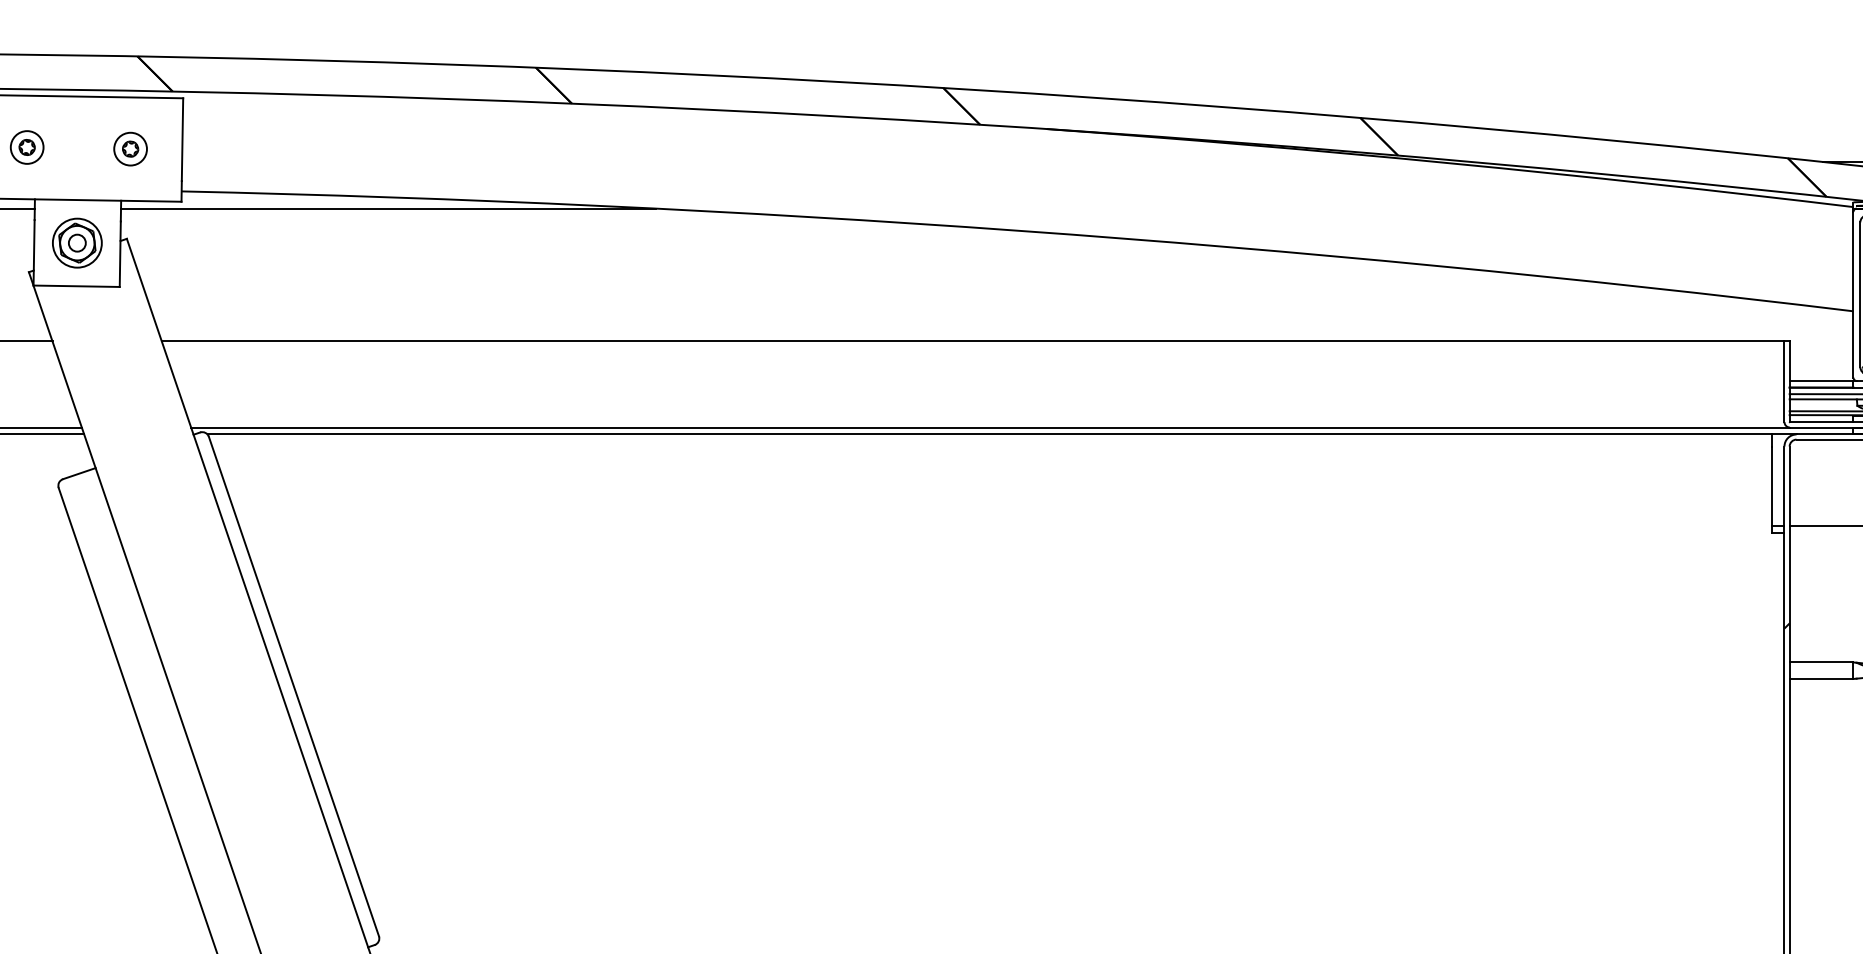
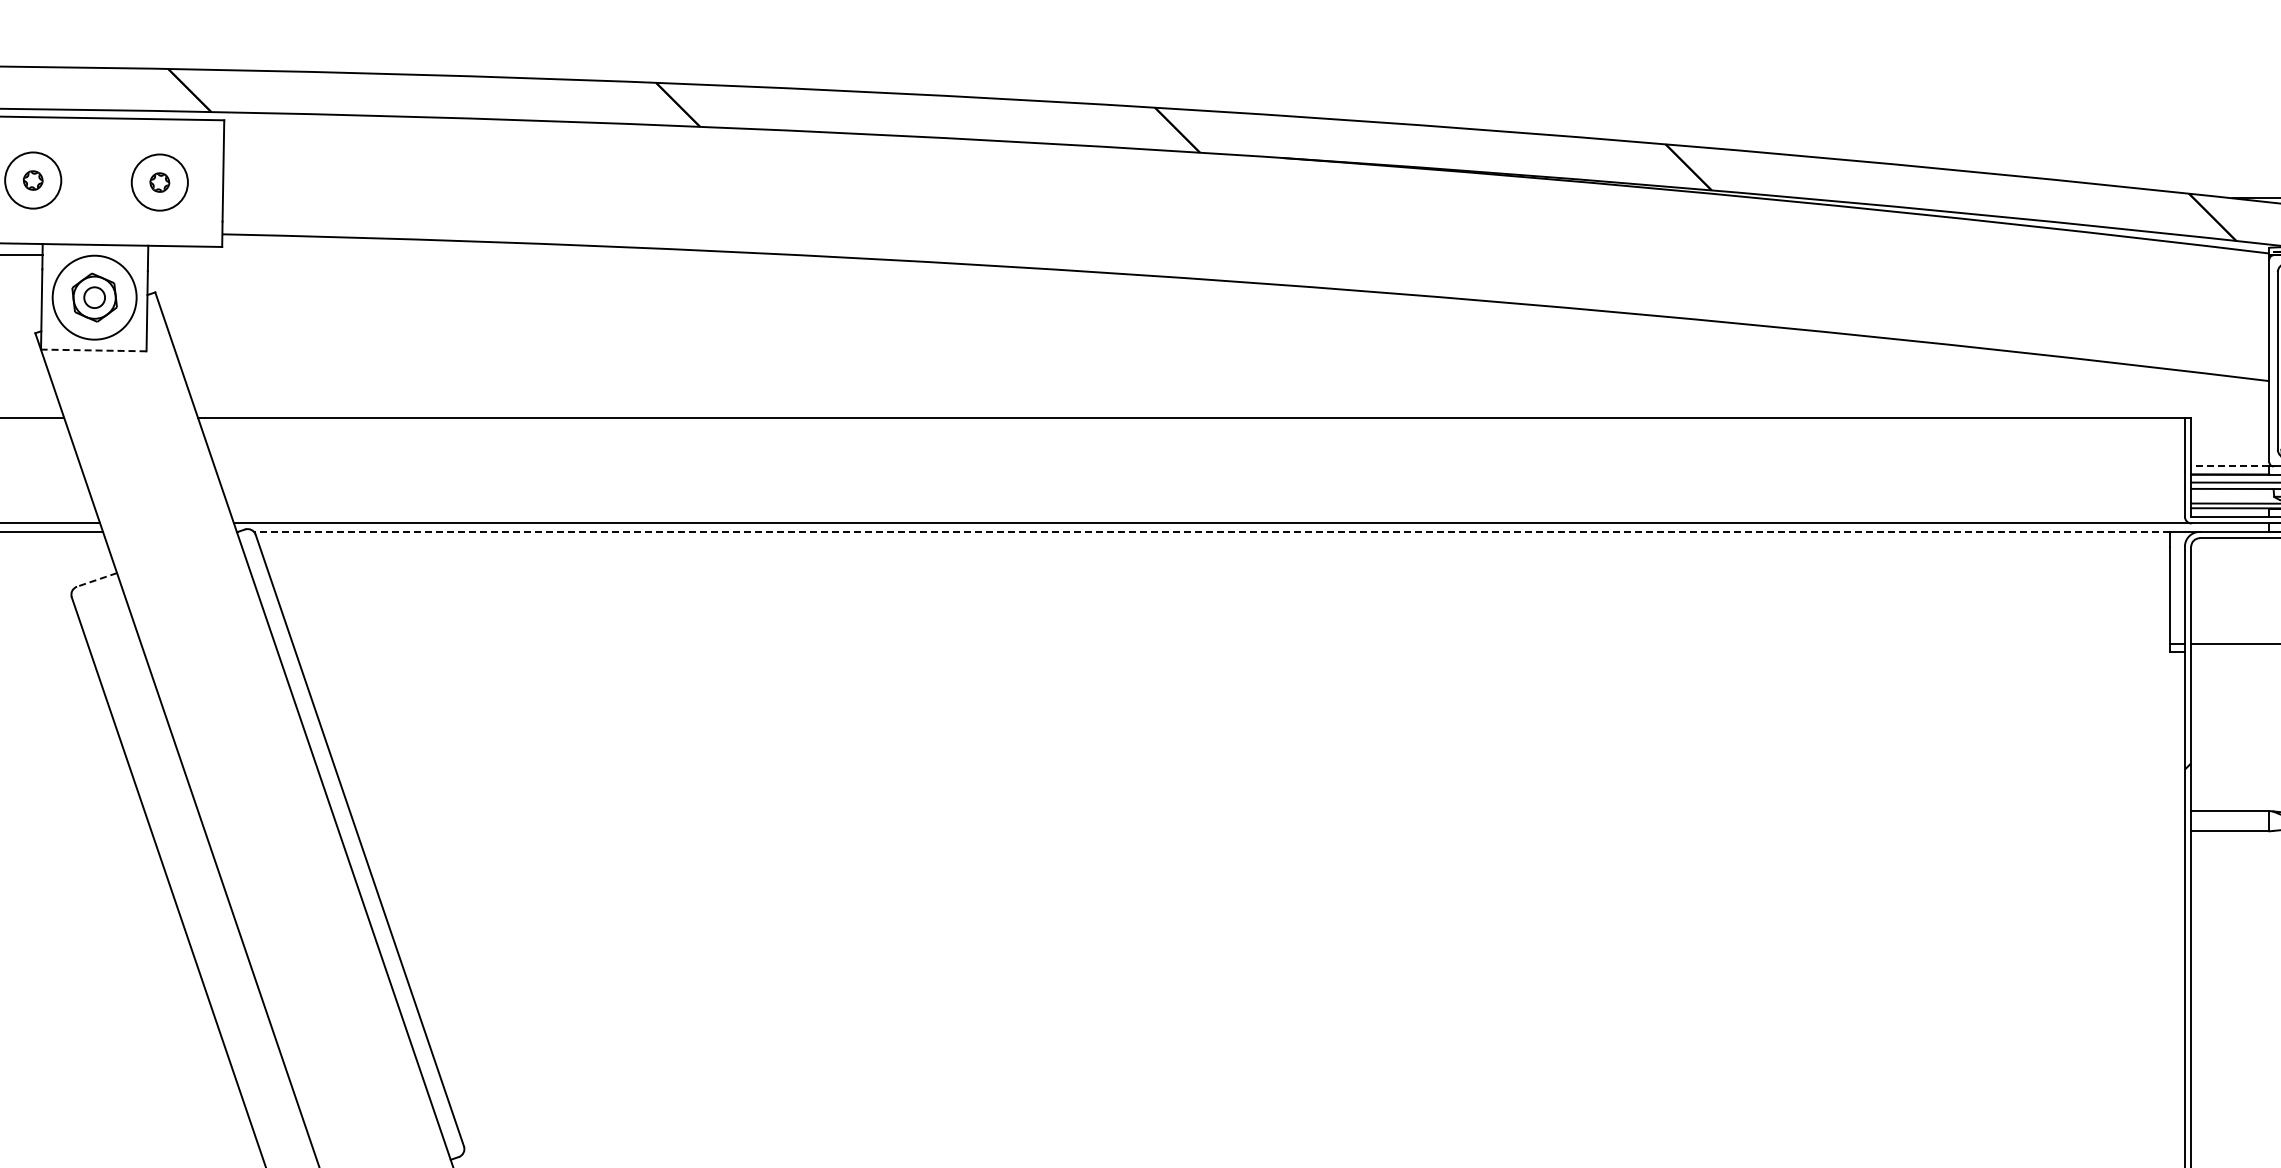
circle: (27, 147) -> (33, 180), size x1.4
circle: (130, 149) -> (159, 182), size x1.4
line: (388, 208) -> (475, 255), removed
circle: (77, 243) -> (94, 297), size x1.4
line: (76, 286) -> (93, 350), solid -> dashed
line: (1820, 381) -> (2229, 466), solid -> dashed
line: (989, 434) -> (1211, 531), solid -> dashed
line: (78, 474) -> (96, 580), solid -> dashed

